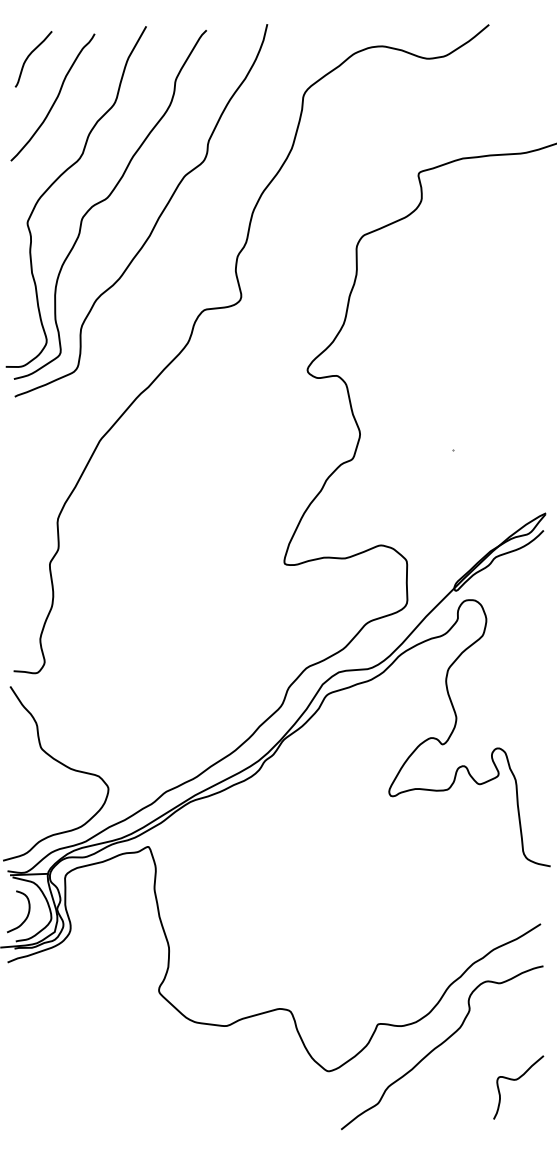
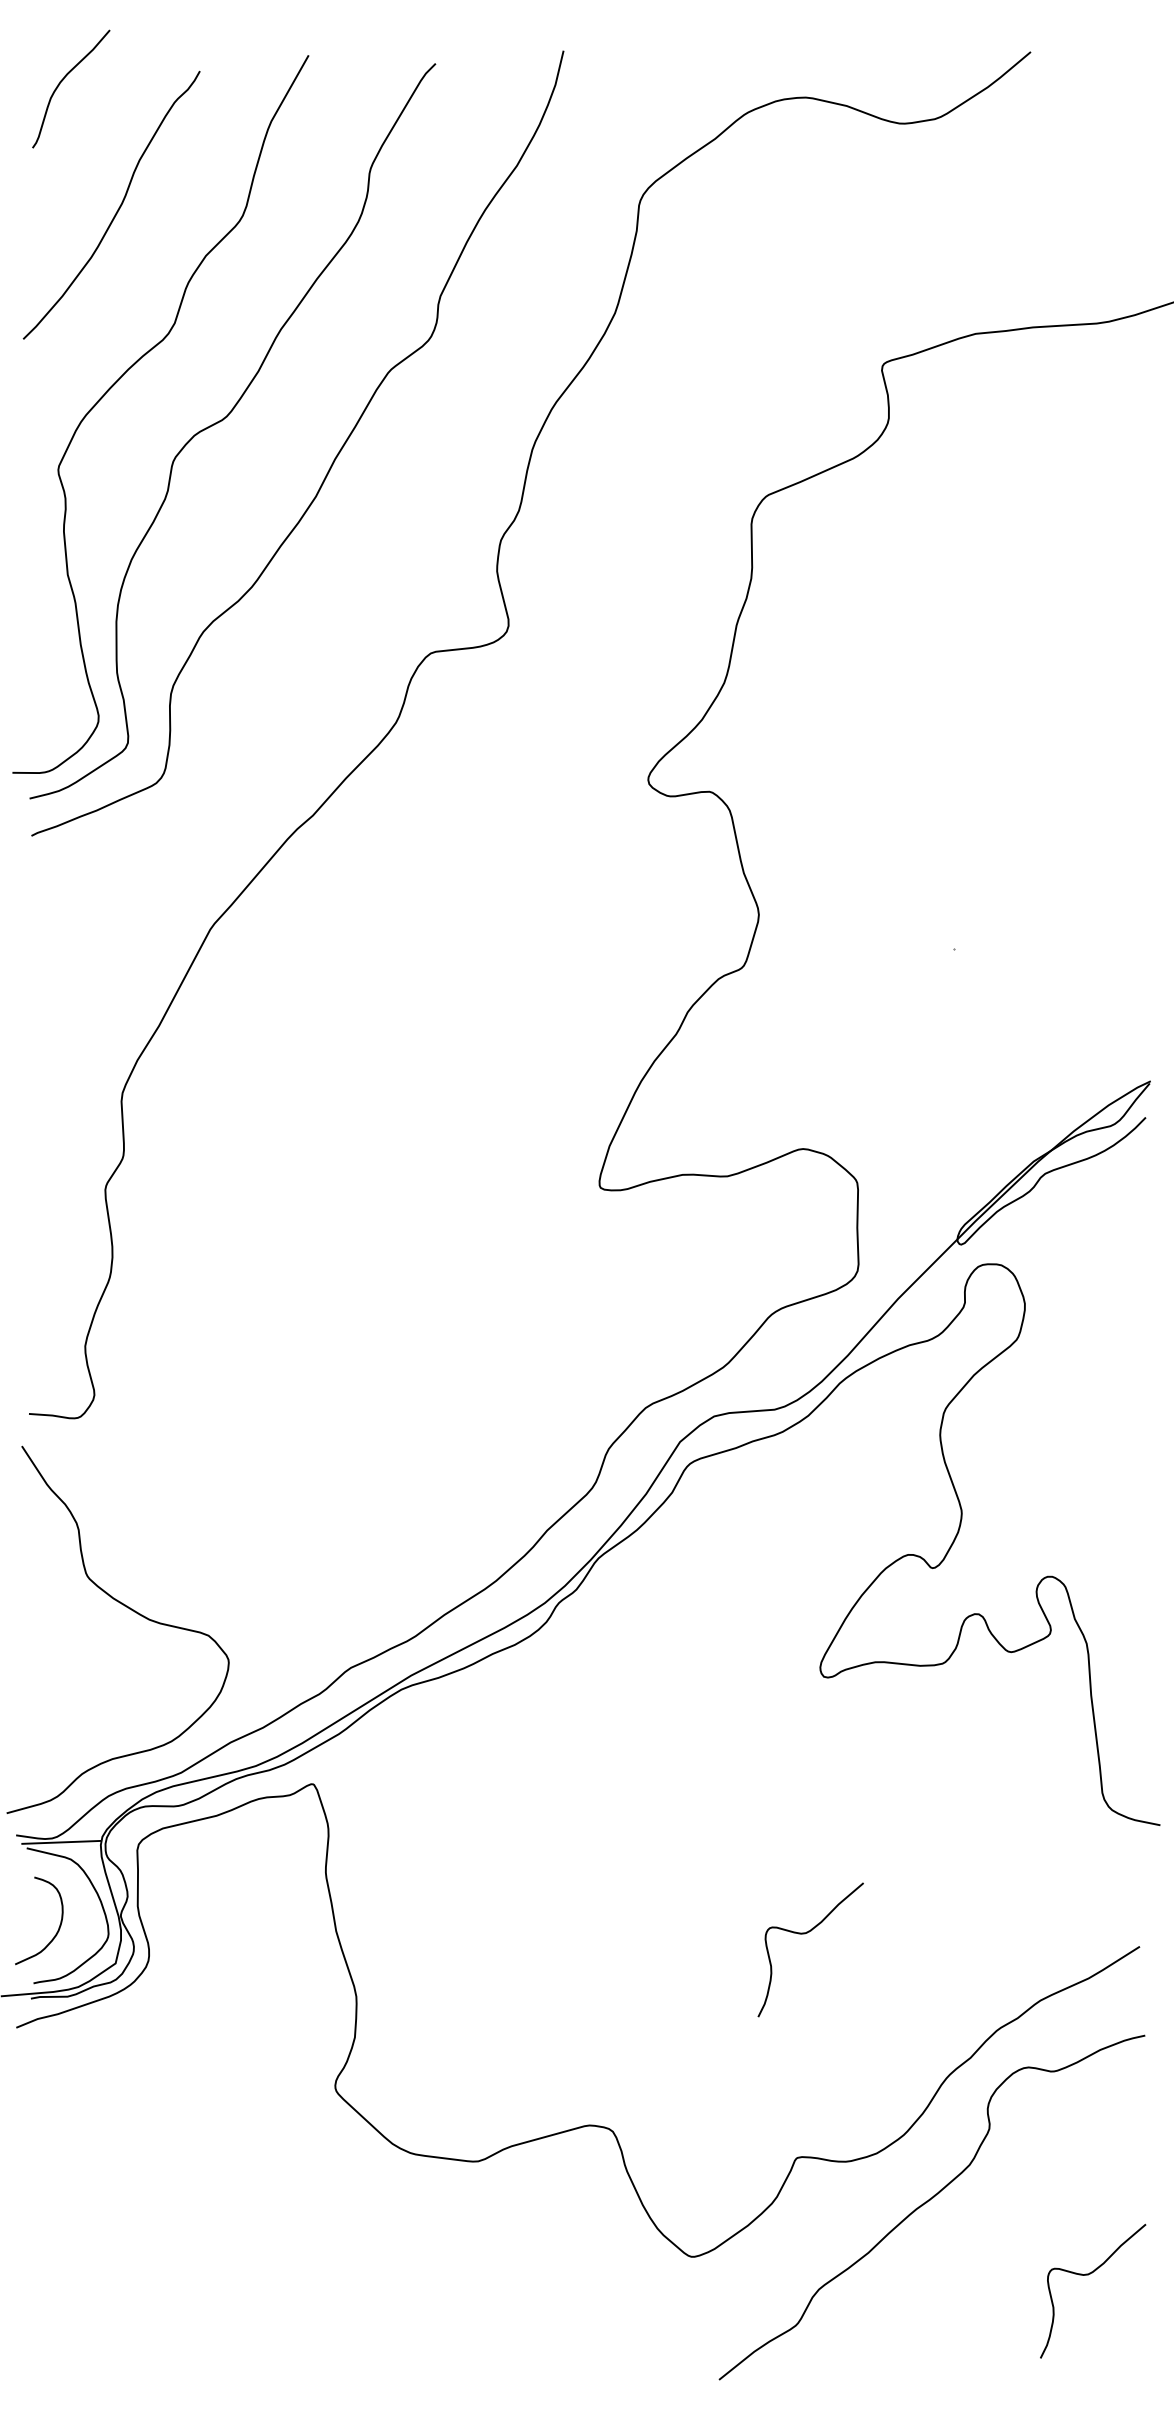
curve: (30, 55) -> (64, 80), moved
curve: (383, 918) -> (808, 1934), added

